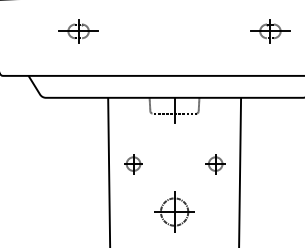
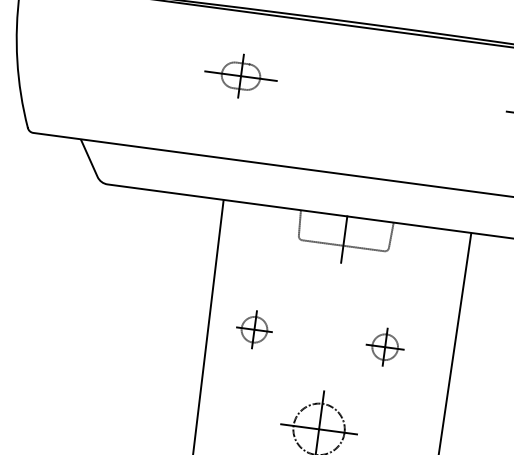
part: (78, 31) -> (240, 76), moved
part: (215, 164) -> (384, 347), moved

